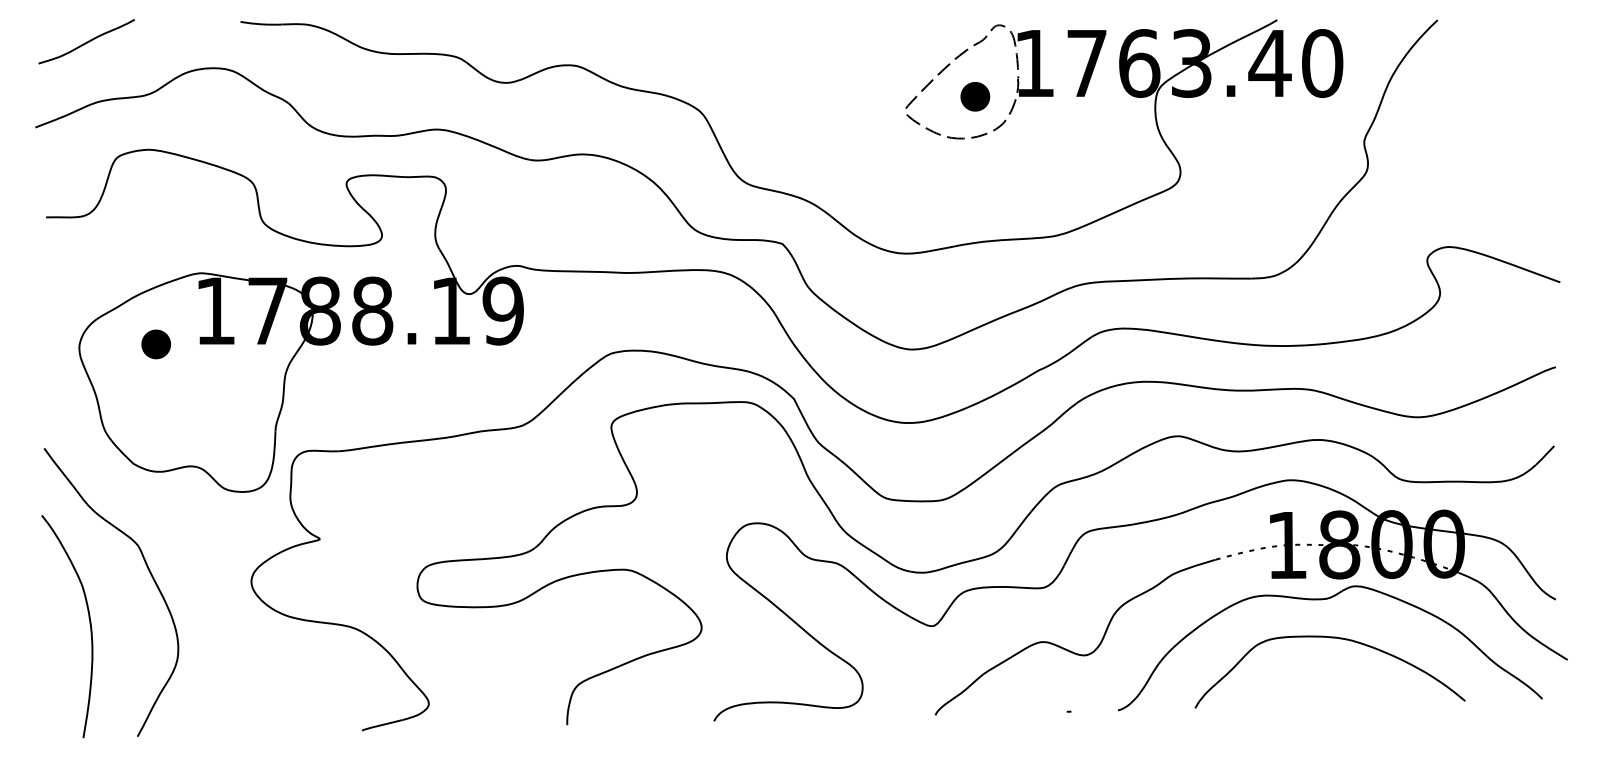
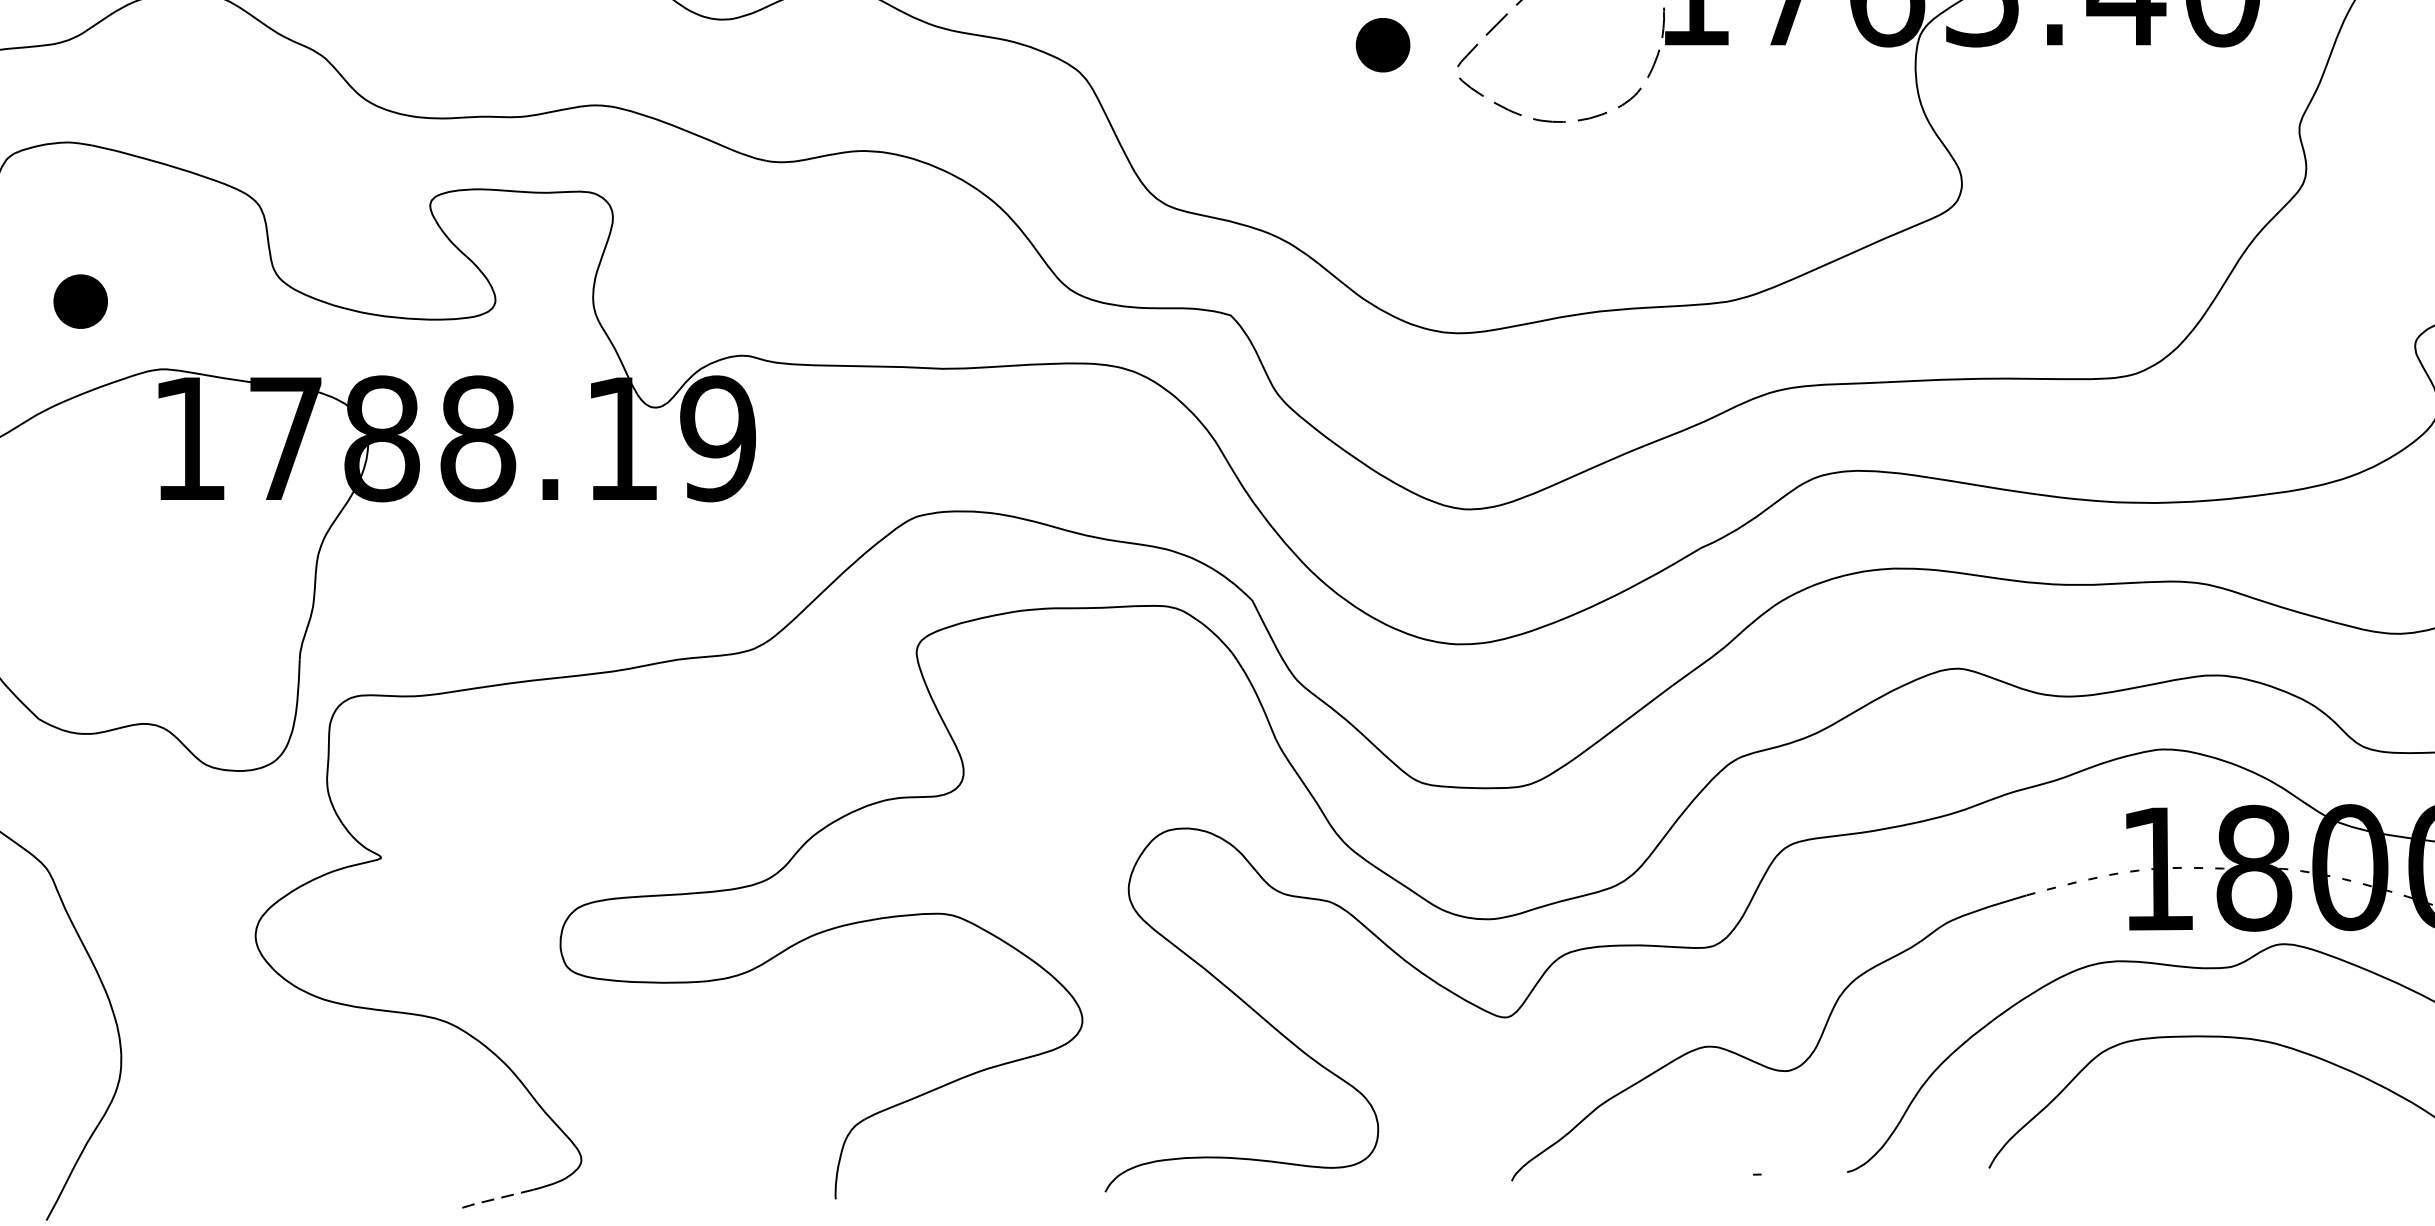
part: (975, 96) -> (1383, 44), moved
part: (155, 344) -> (79, 301), moved
line: (380, 725) -> (492, 1199), solid -> dashed

